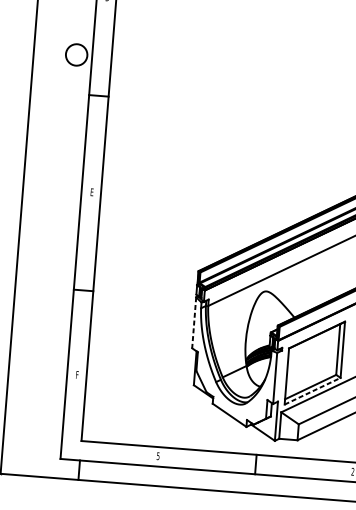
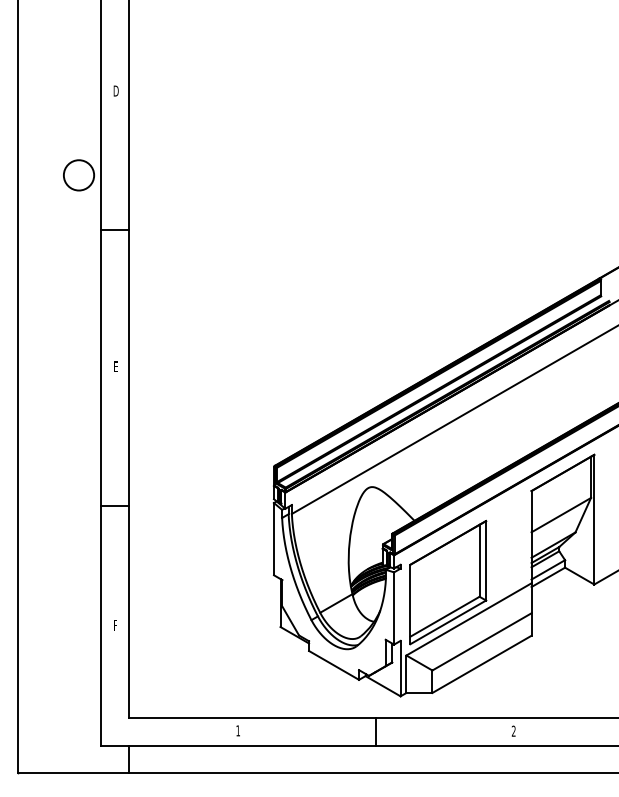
line: (194, 323) -> (274, 539), dashed -> solid
line: (312, 391) -> (448, 622), dashed -> solid
text: (158, 455) -> (238, 730), 5 -> 1

